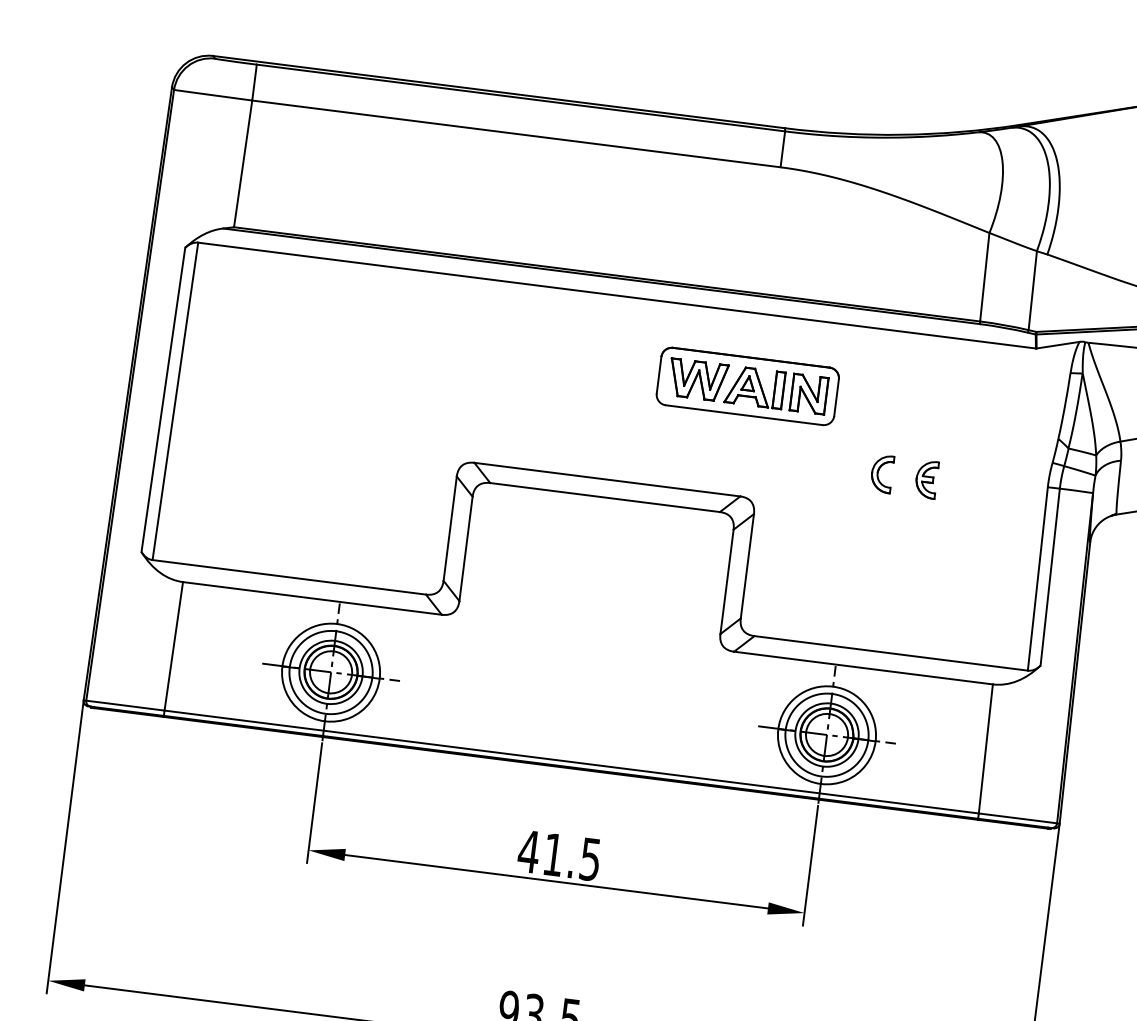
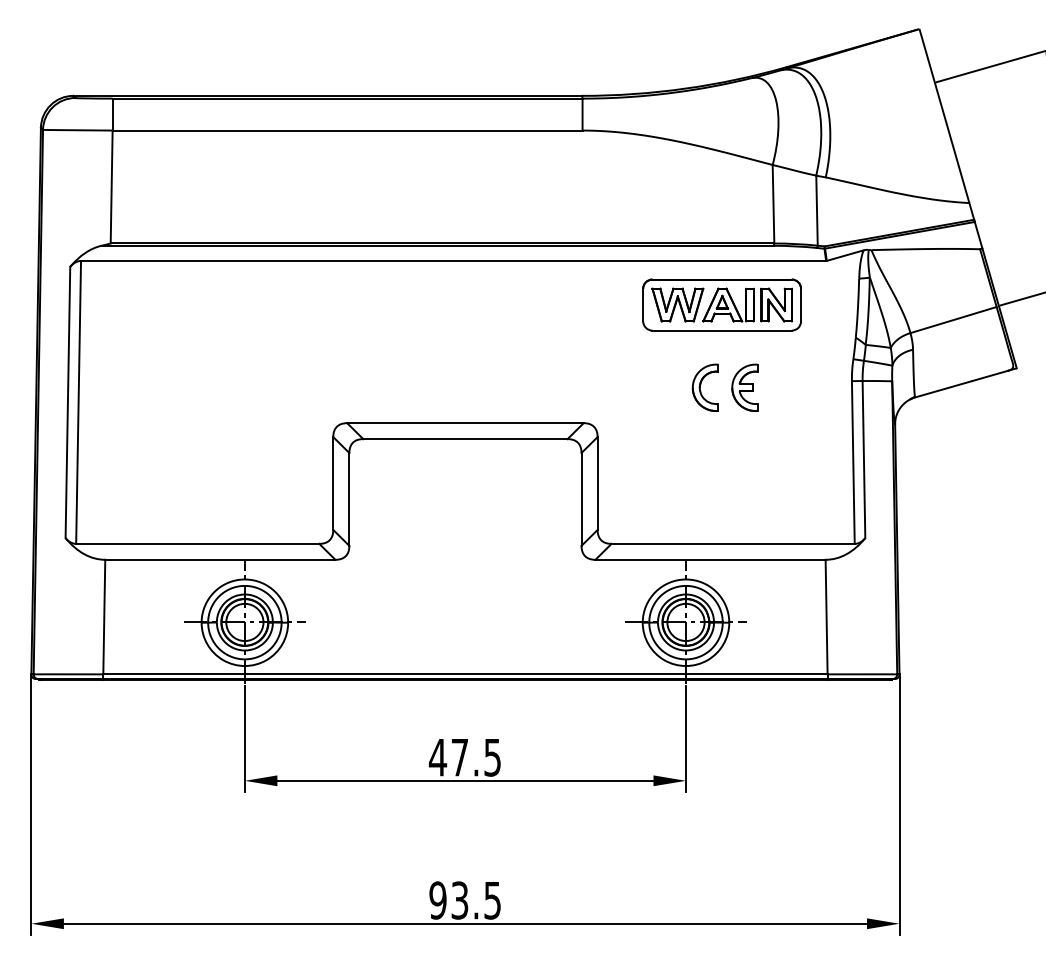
part: (747, 385) -> (721, 304), moved
part: (881, 473) -> (704, 387), size x1.43
part: (926, 479) -> (744, 387), size x1.43
text: (553, 854) -> (459, 757), 41.5 -> 47.5

